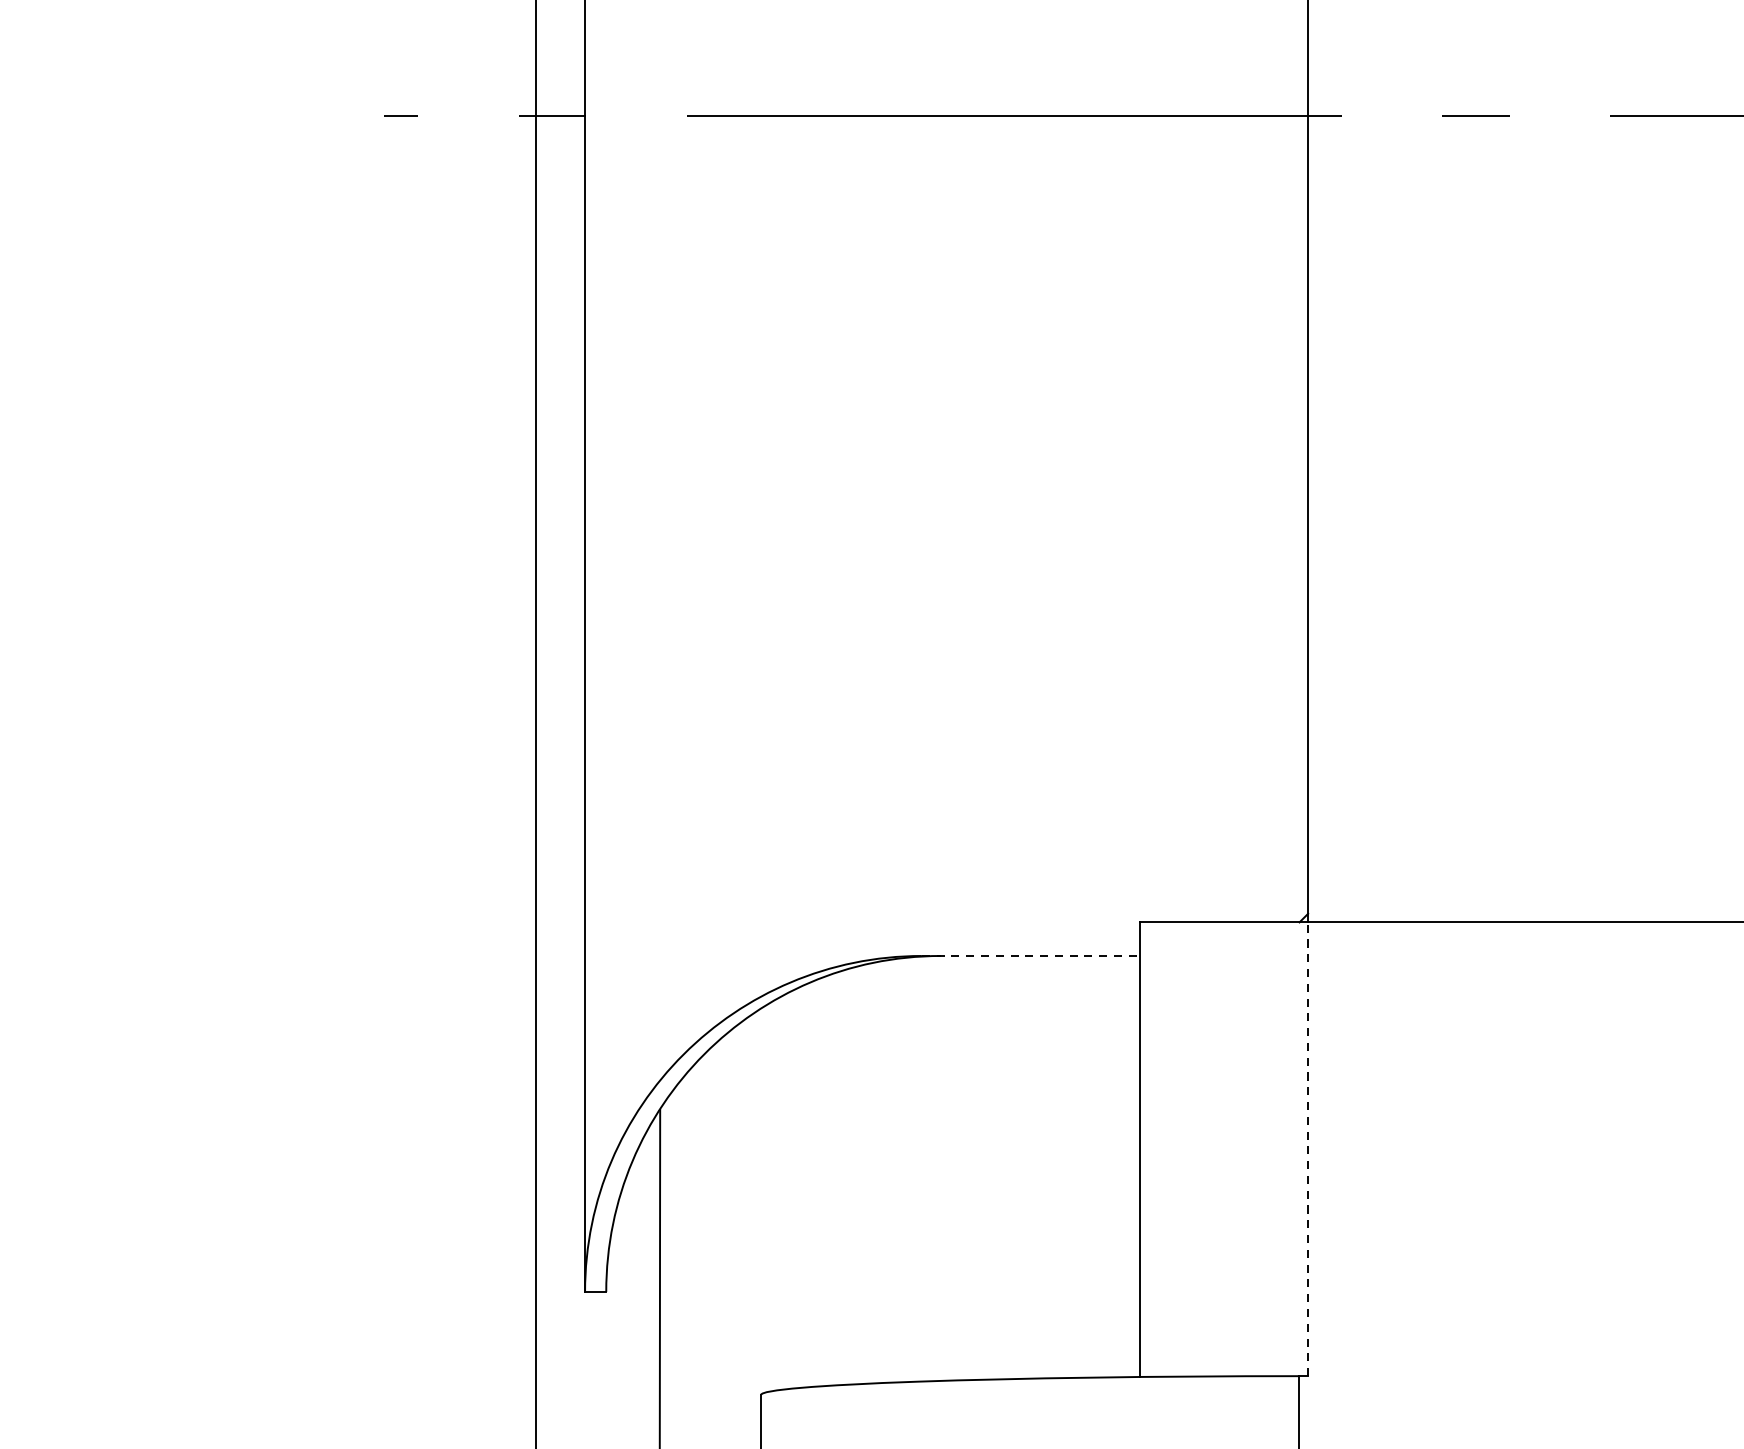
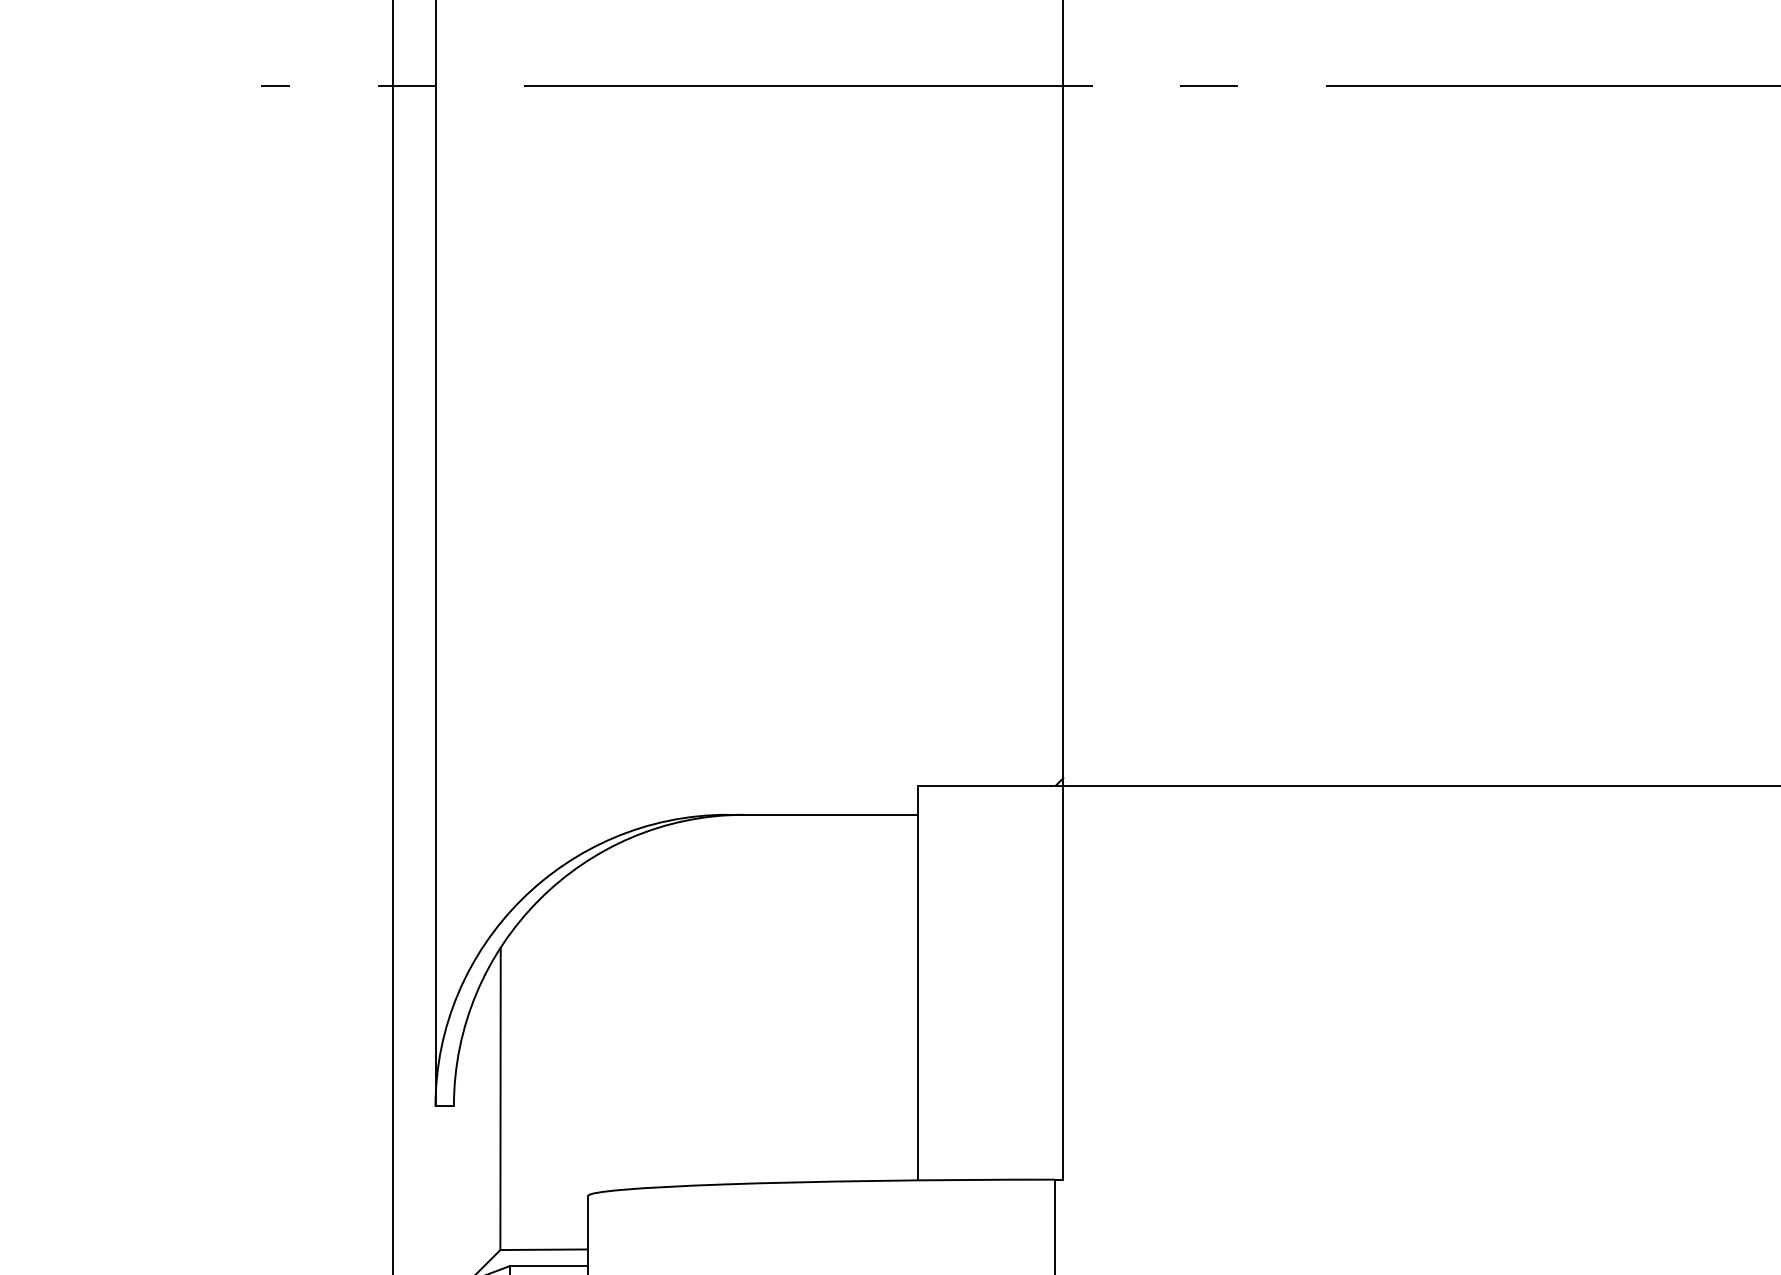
line: (1030, 955) -> (822, 814), dashed -> solid
line: (1308, 1149) -> (1063, 982), dashed -> solid

